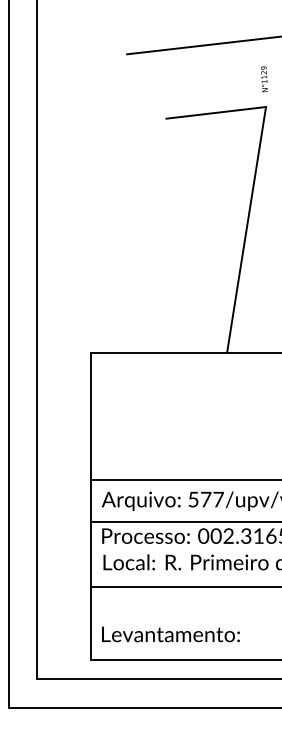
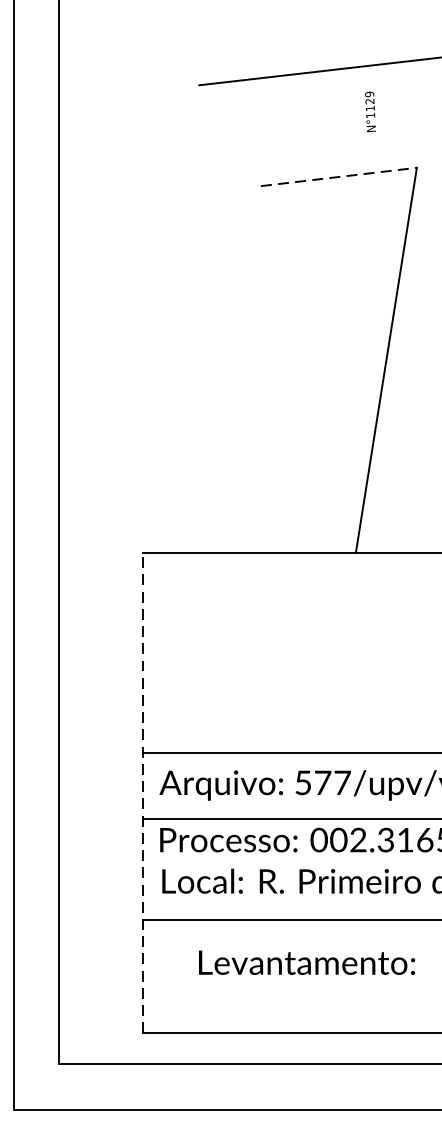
text: (264, 79) -> (370, 112), moved
line: (216, 112) -> (339, 176), solid -> dashed
line: (90, 505) -> (141, 792), solid -> dashed
text: (170, 634) -> (306, 962), moved

